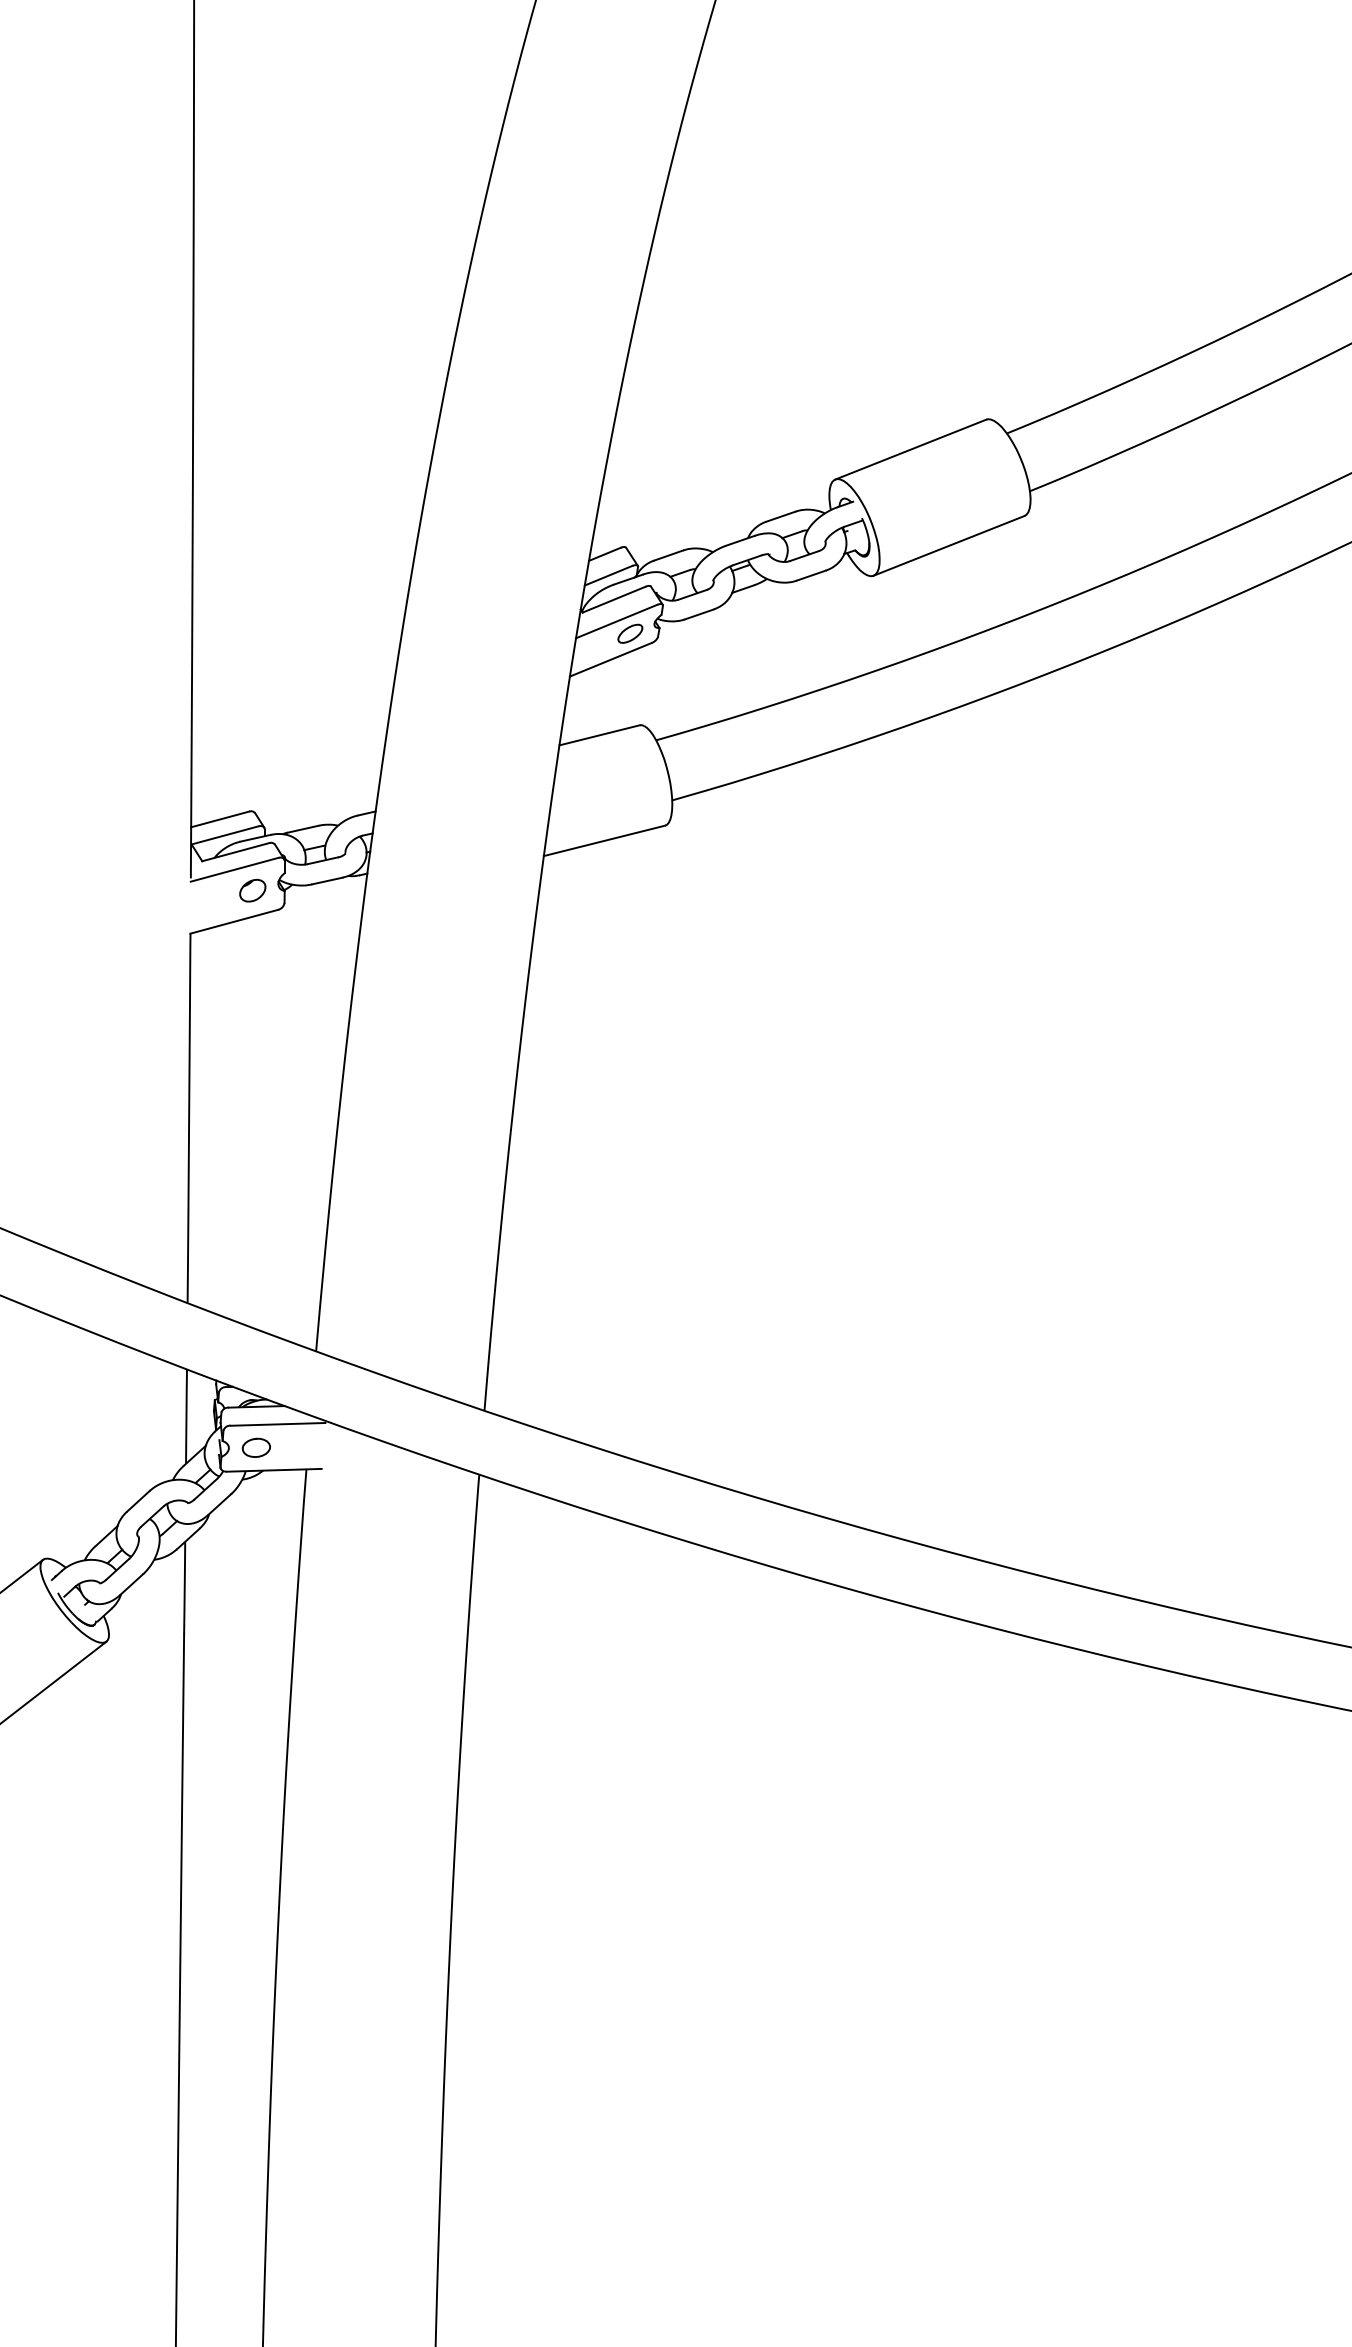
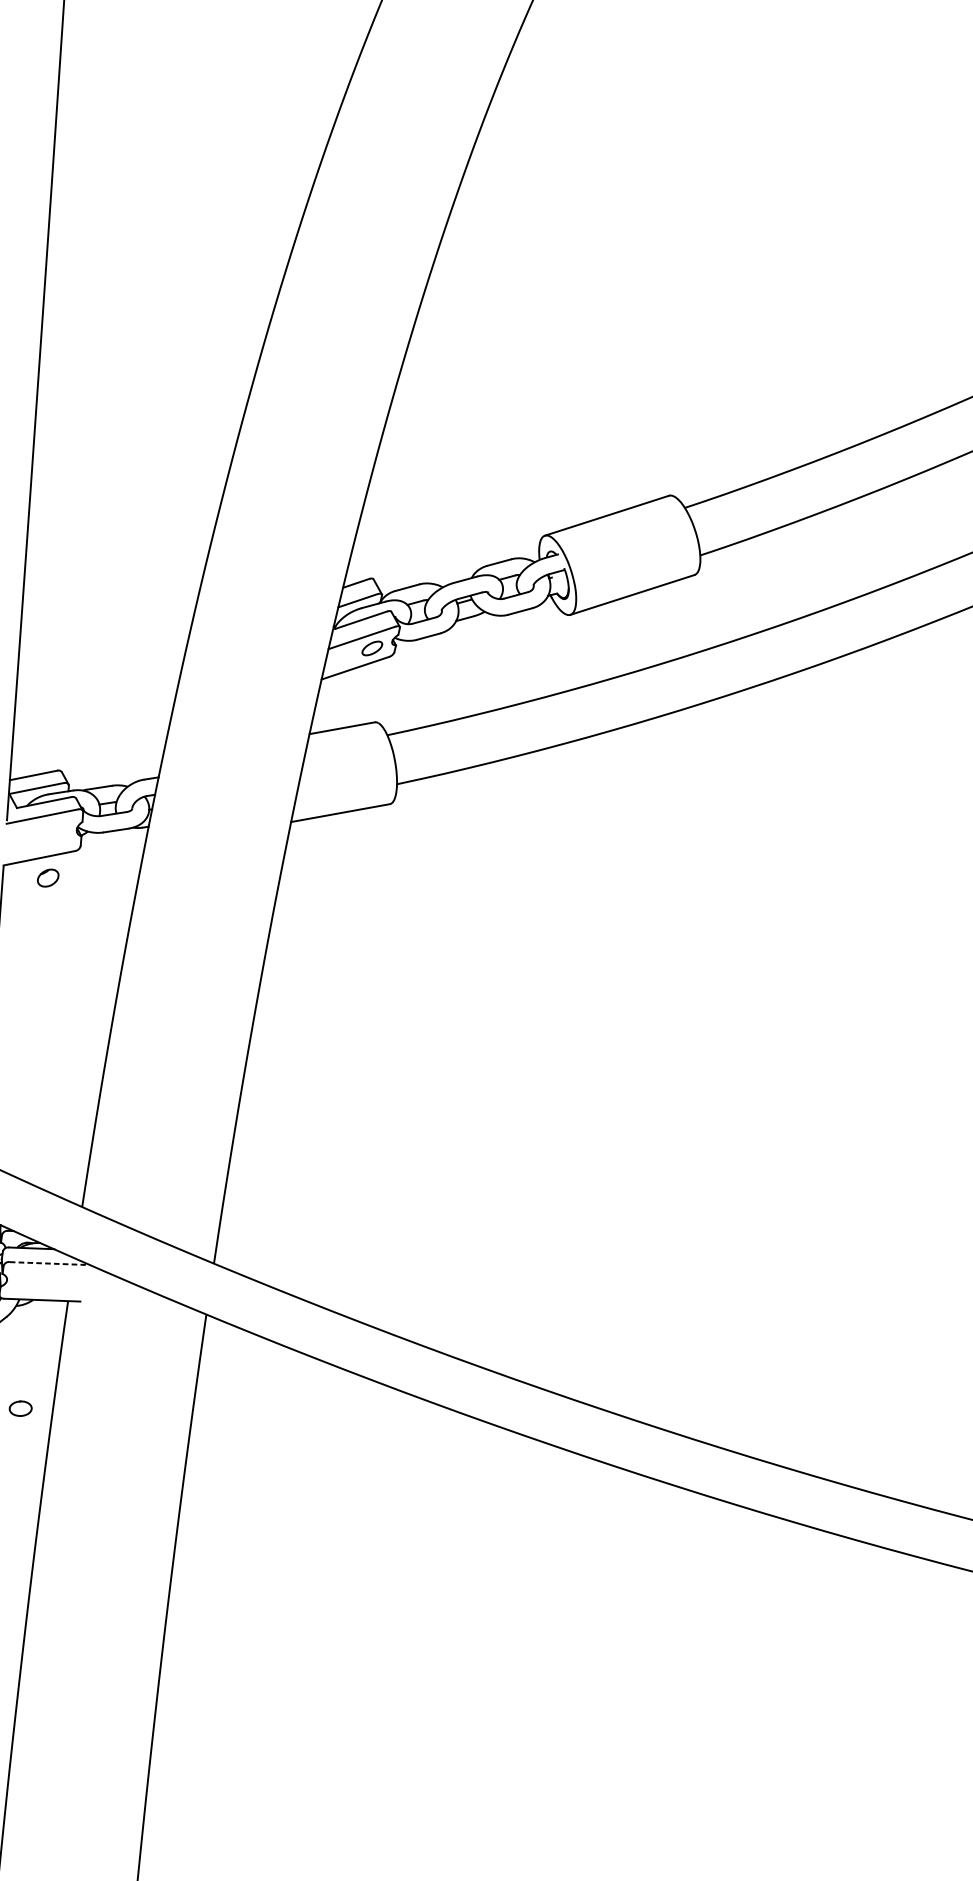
part: (252, 890) -> (47, 877), moved
line: (278, 1424) -> (48, 1263), solid -> dashed
part: (256, 1447) -> (20, 1408), moved

